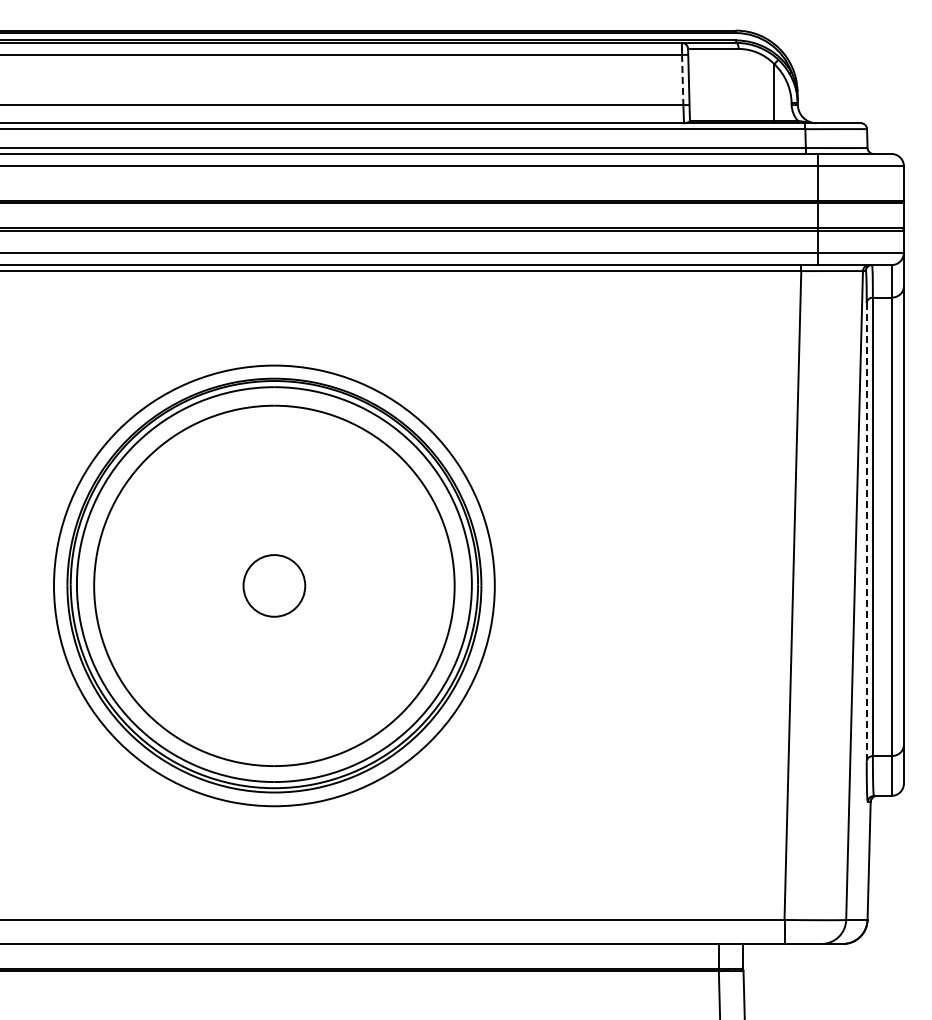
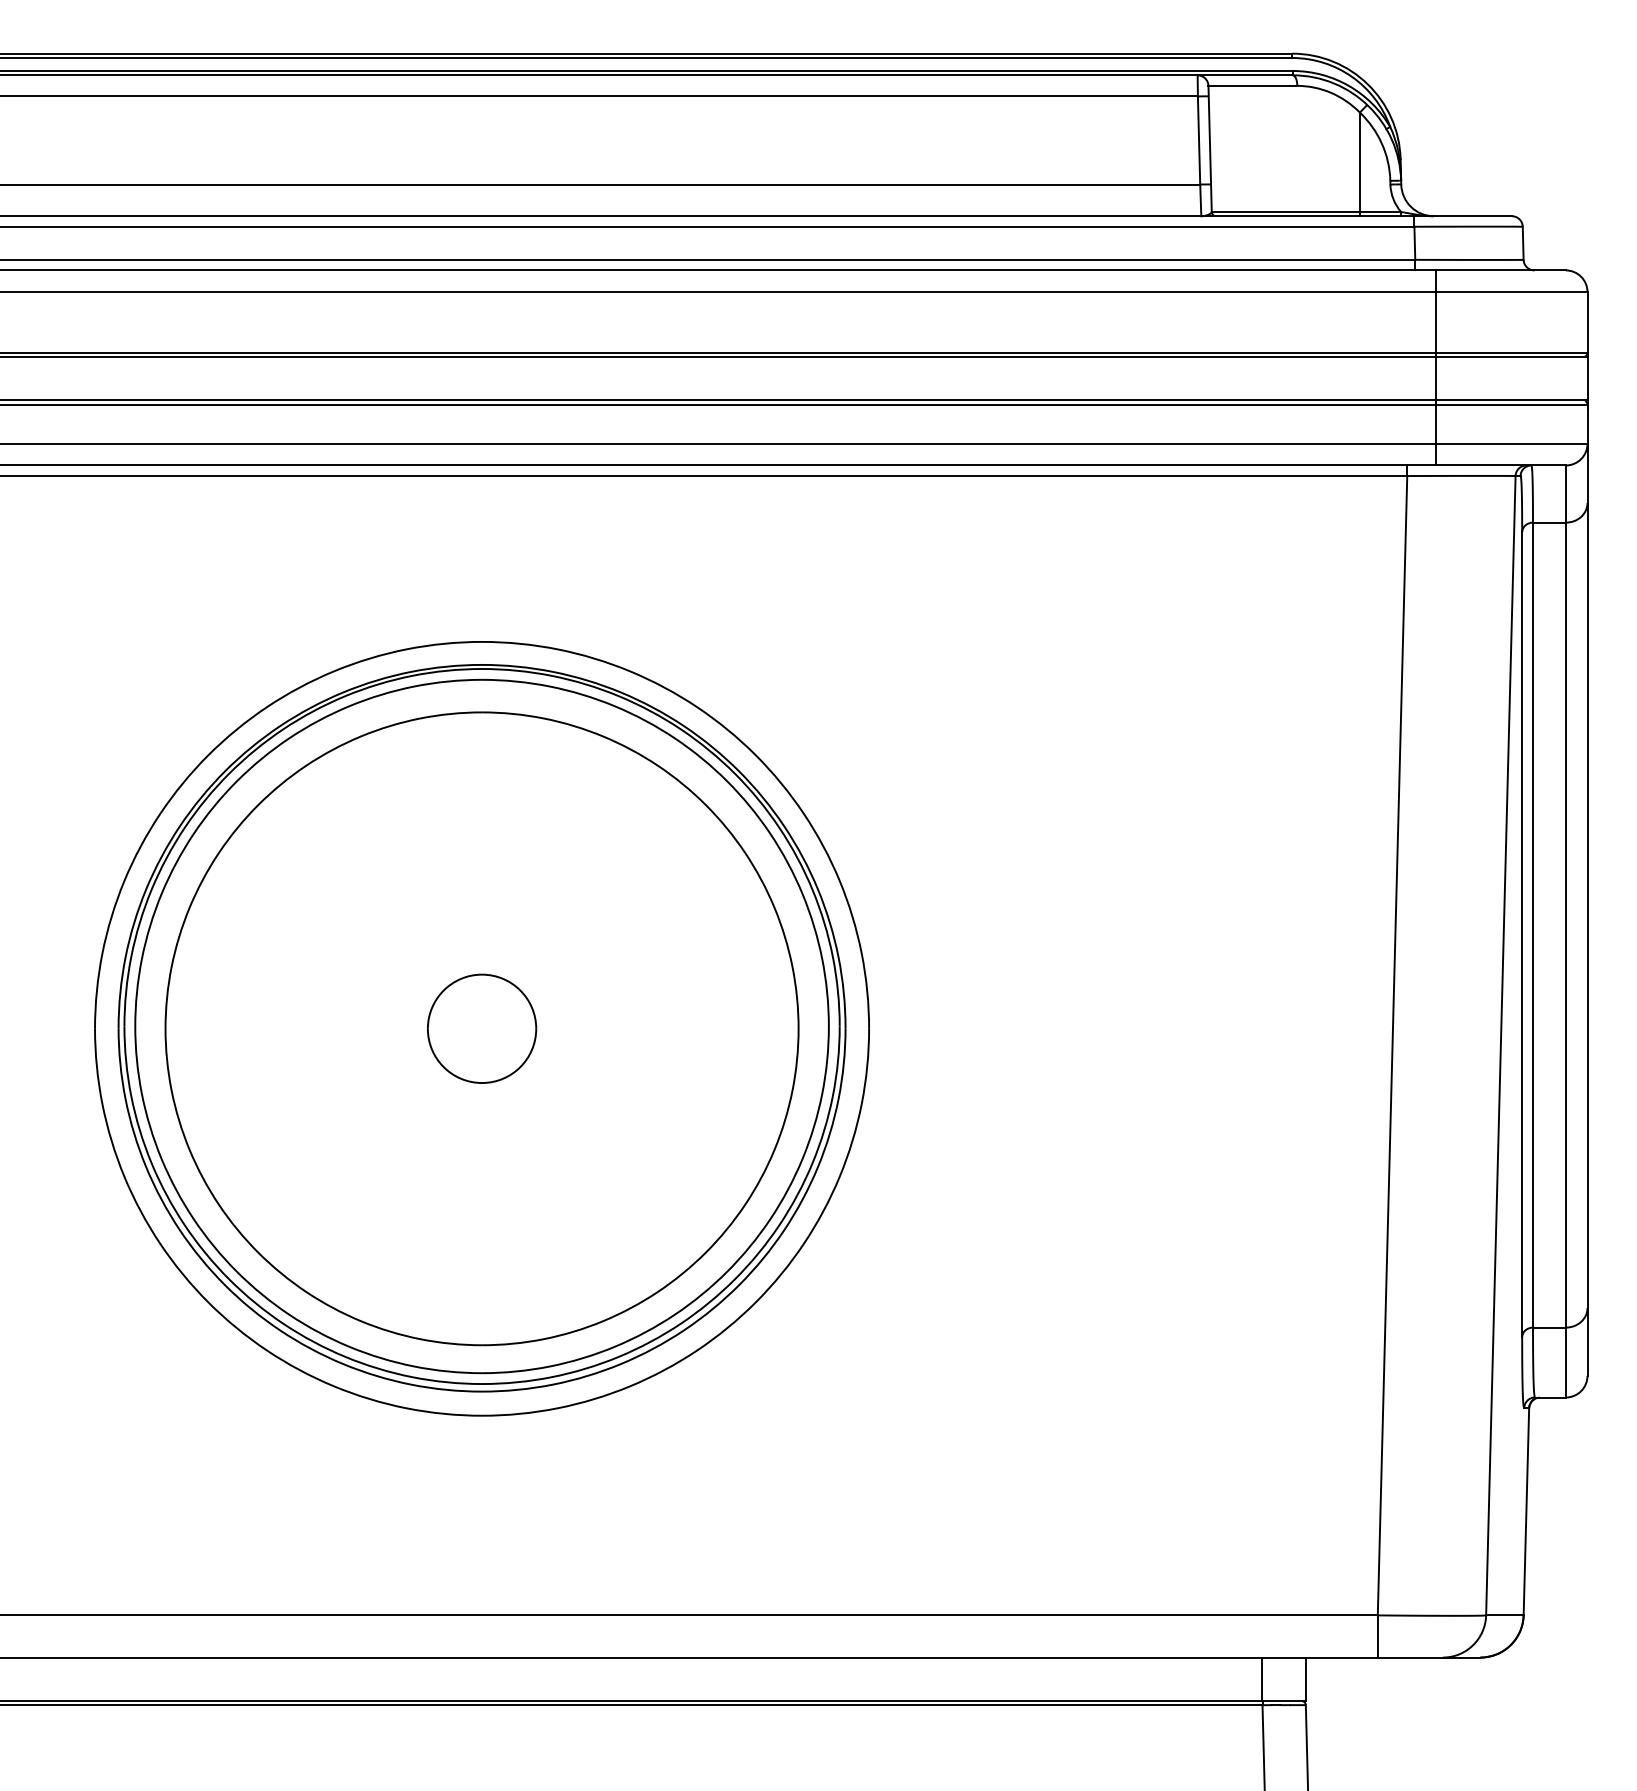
line: (682, 80) -> (1198, 141), dashed -> solid
line: (866, 531) -> (1521, 933), dashed -> solid

